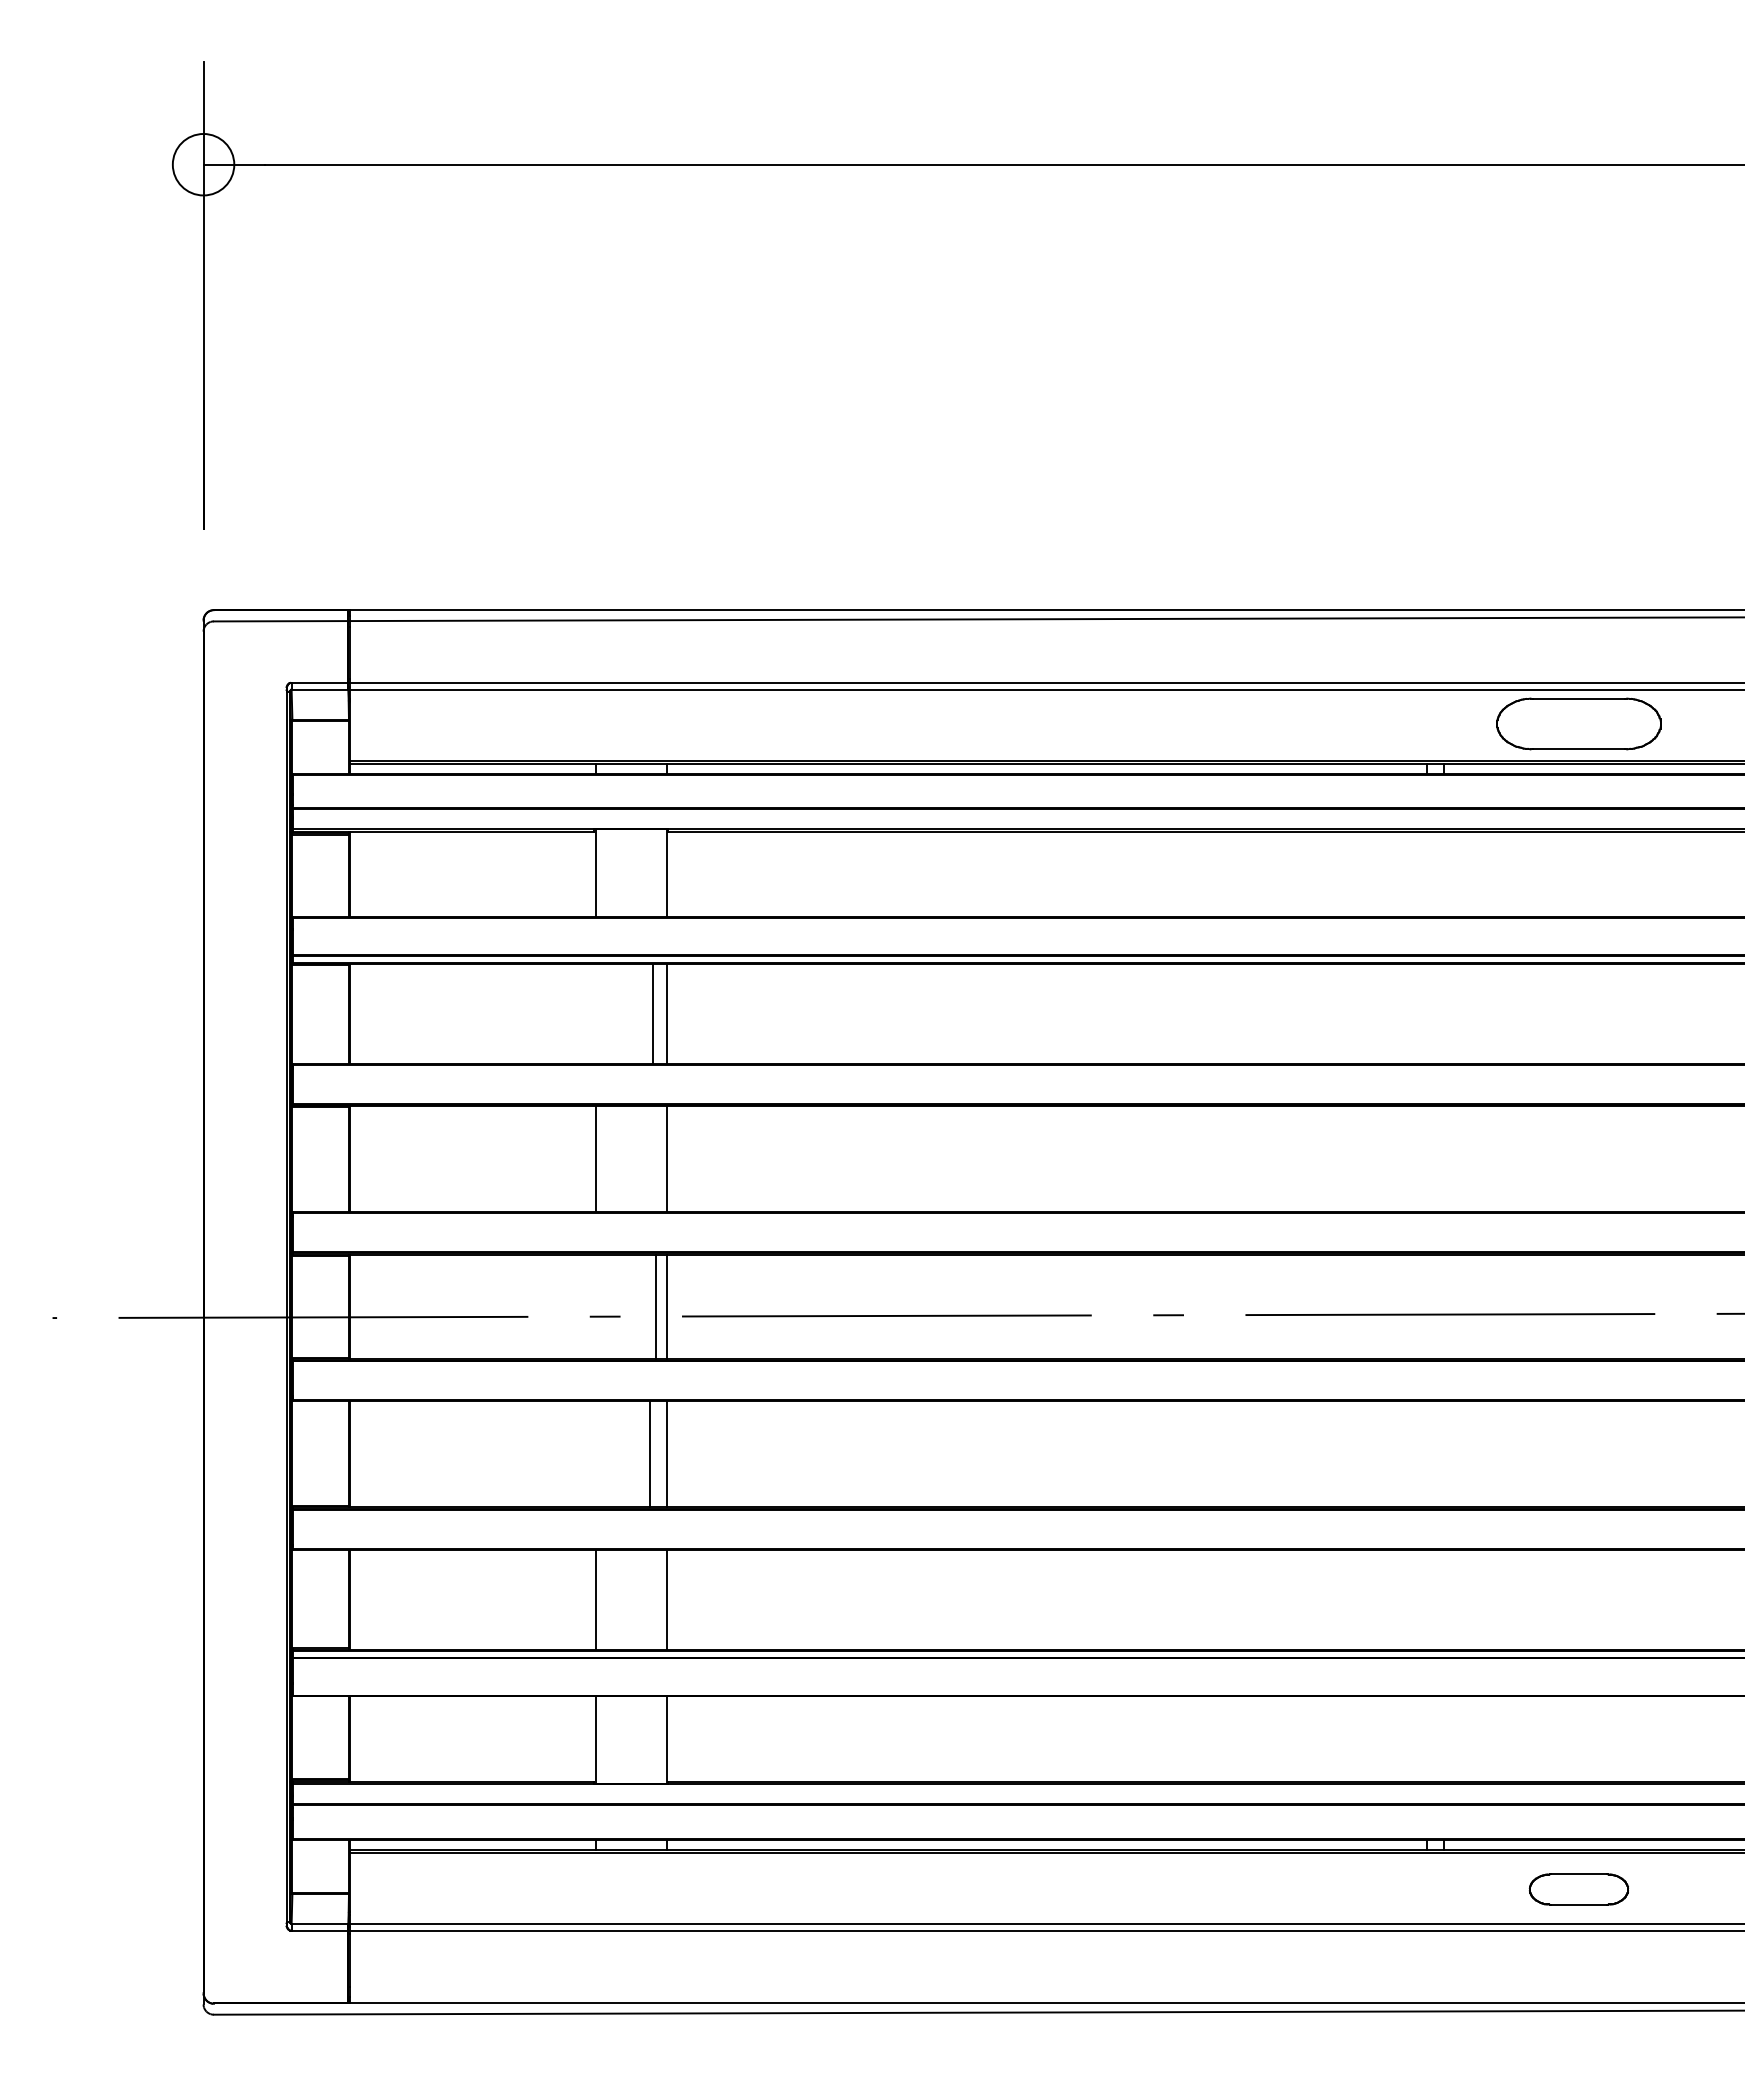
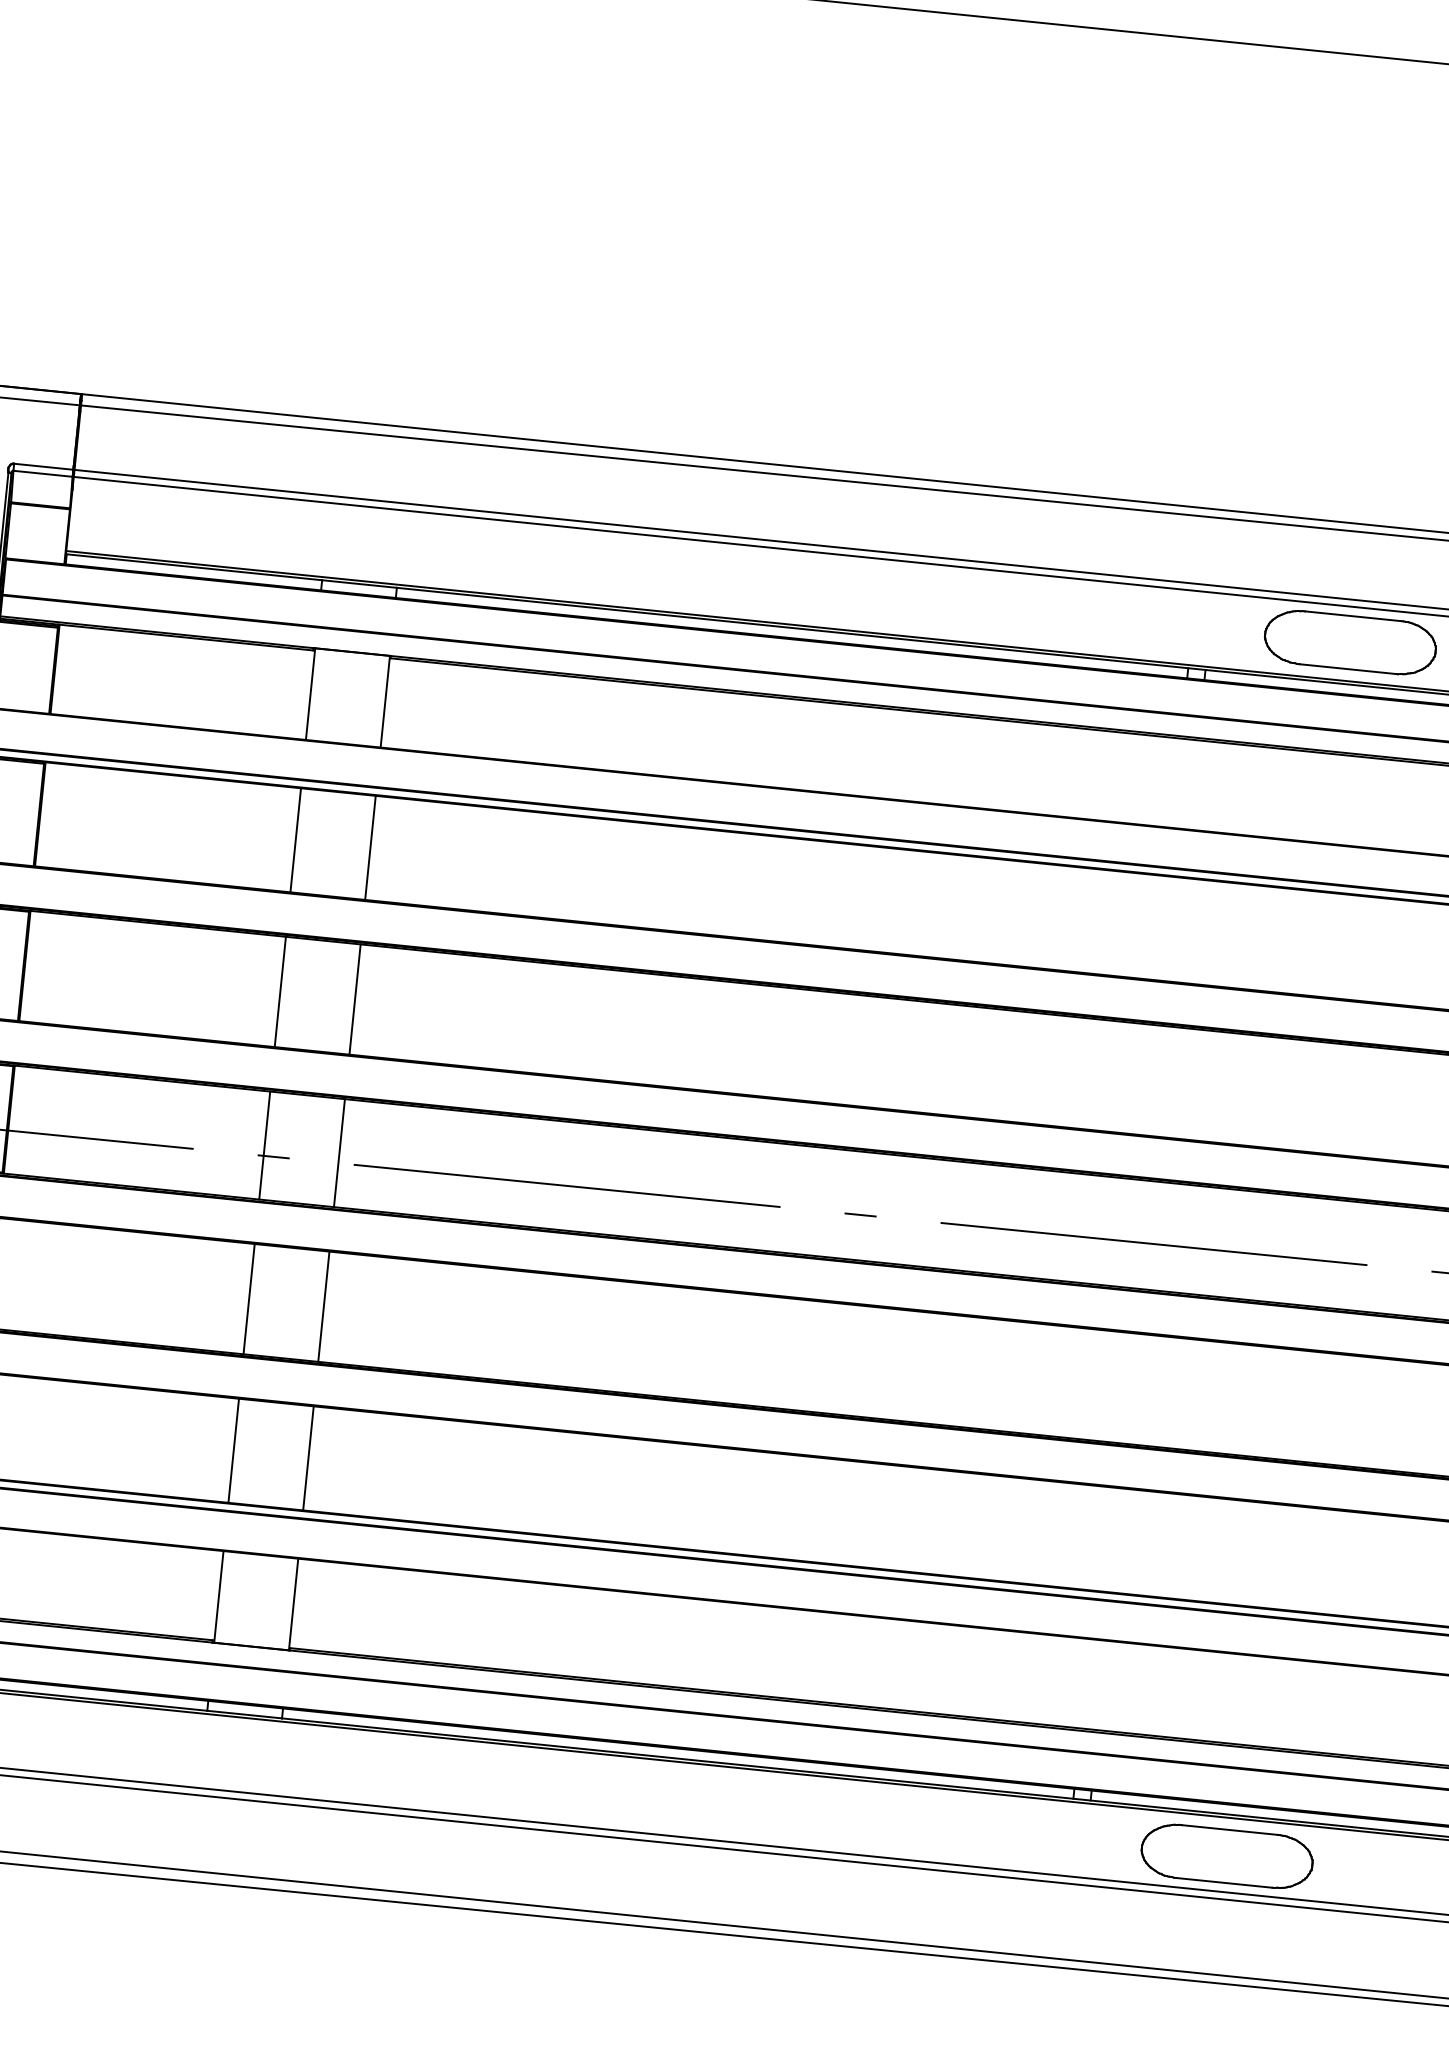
line: (652, 1013) -> (295, 840), moved
line: (655, 1306) -> (264, 1145), moved
line: (649, 1454) -> (249, 1299), moved
part: (1578, 1889) -> (1226, 1856), size x1.67

